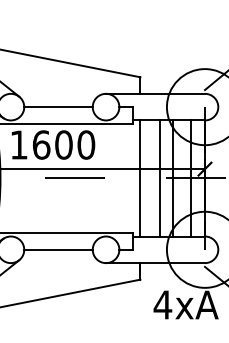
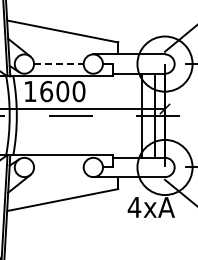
line: (57, 107) -> (58, 64), solid -> dashed
line: (140, 178) -> (118, 115), removed
line: (160, 178) -> (132, 115), removed
line: (57, 249) -> (58, 167), removed

